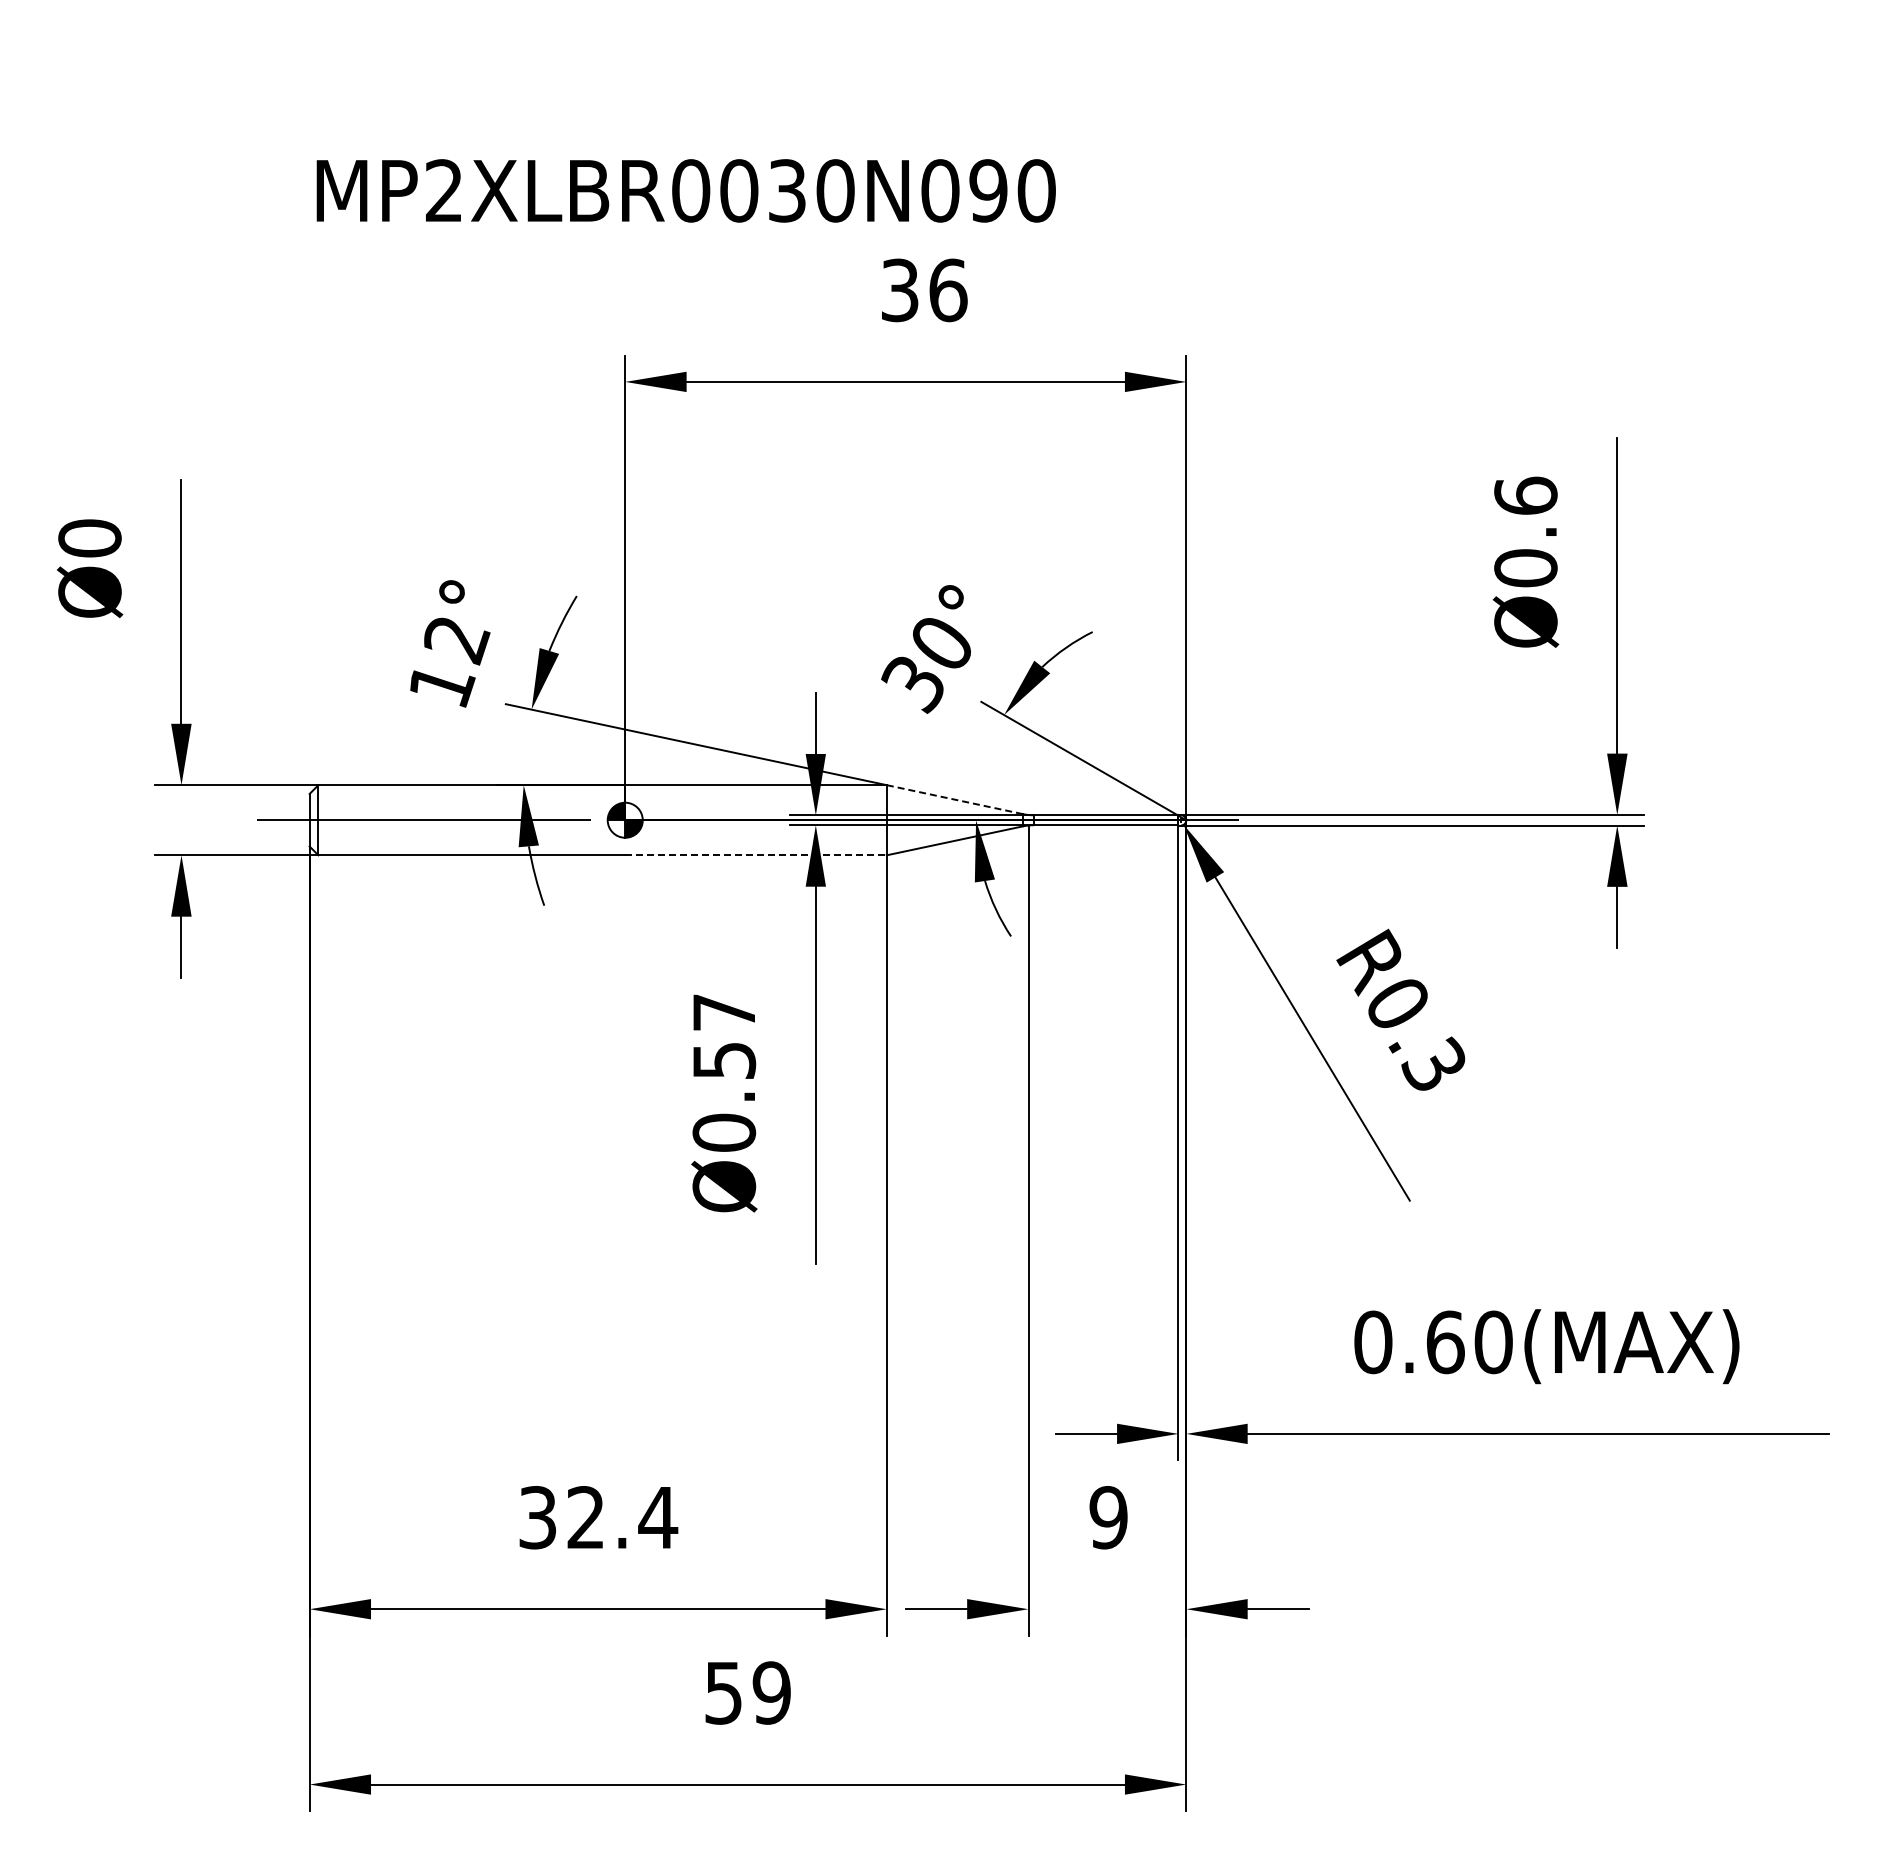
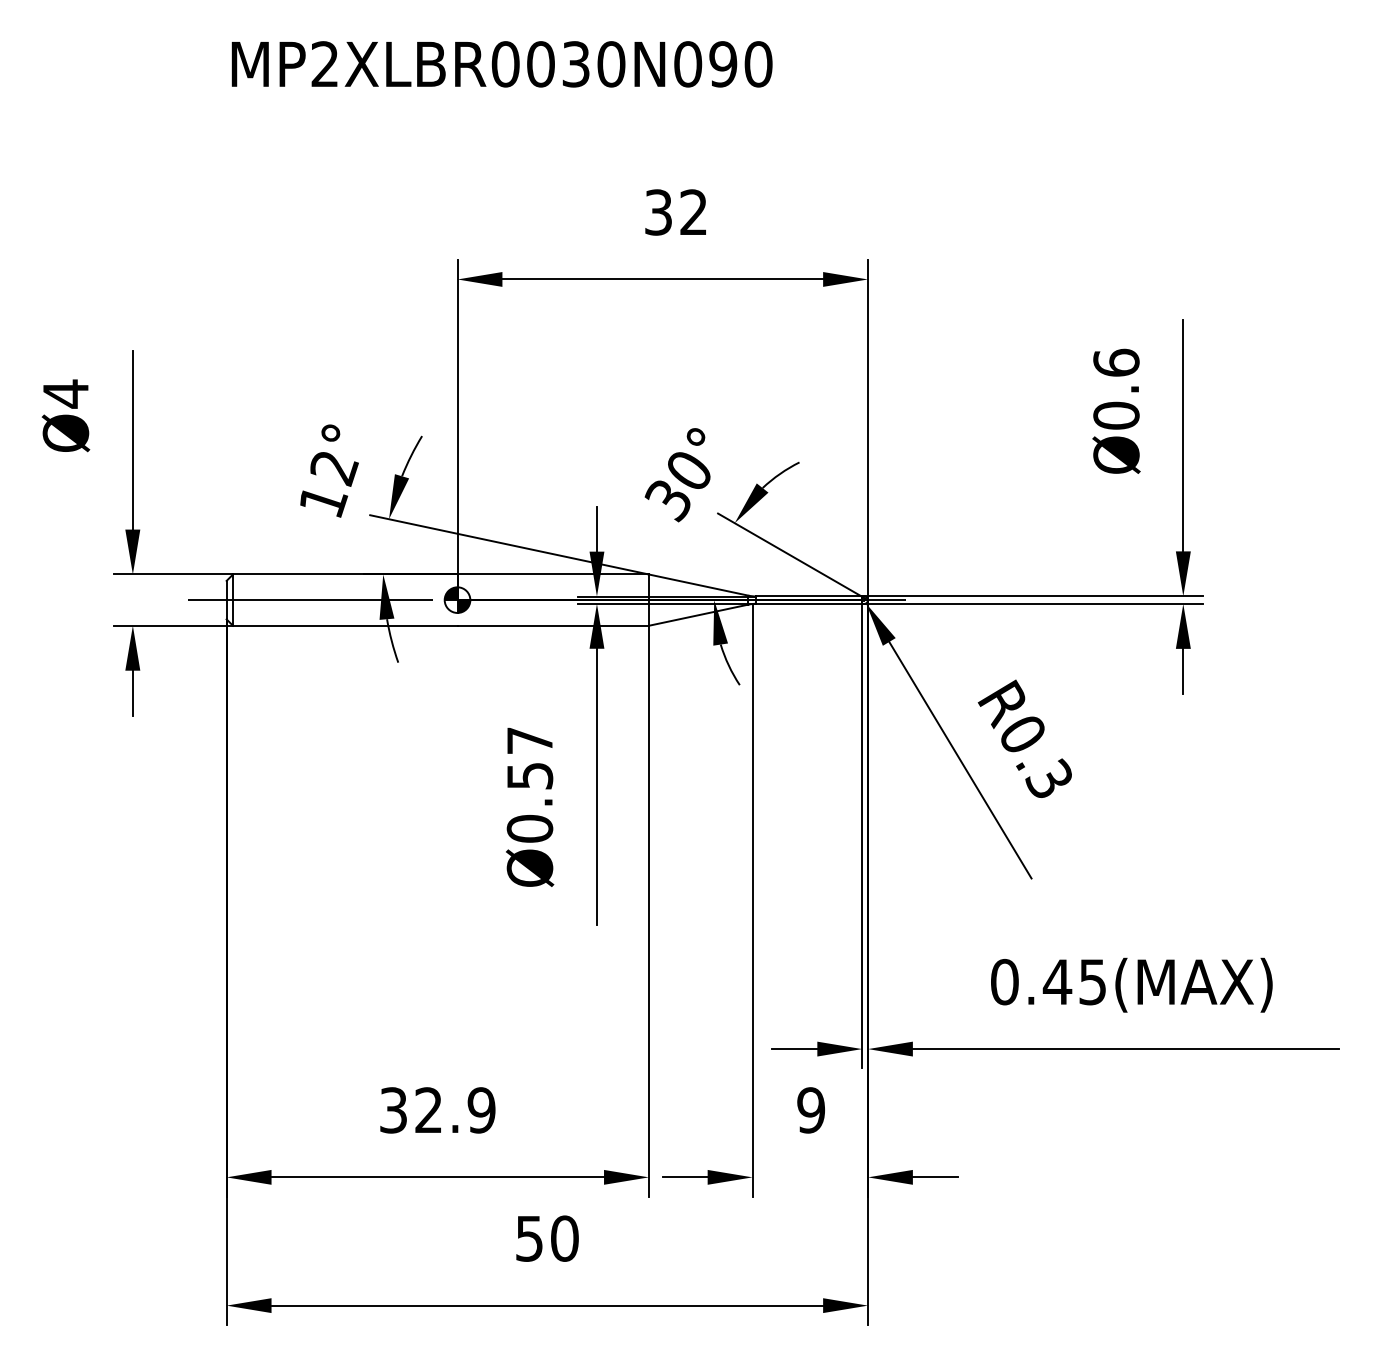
text: (685, 190) -> (501, 64), moved
text: (948, 290) -> (694, 212), 36 -> 32
text: (89, 538) -> (65, 394), Ø0 -> Ø4
line: (954, 799) -> (698, 584), dashed -> solid
line: (756, 855) -> (553, 625), dashed -> solid
text: (1468, 1342) -> (1074, 982), 0.60(MAX) -> 0.45(MAX)
text: (658, 1517) -> (481, 1110), 32.4 -> 32.9
text: (771, 1692) -> (564, 1238), 59 -> 50

